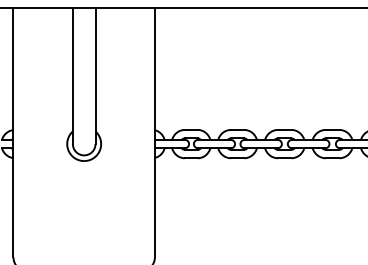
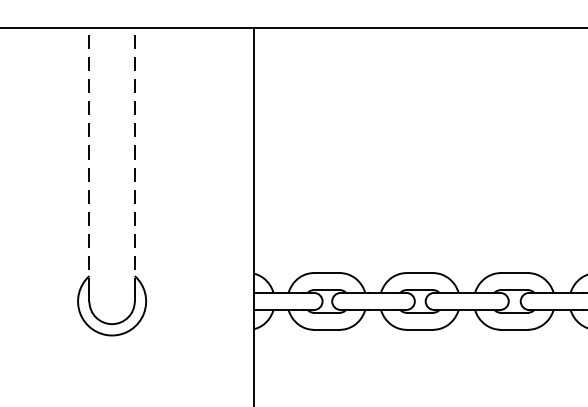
line: (72, 73) -> (88, 159), solid -> dashed
line: (95, 73) -> (134, 159), solid -> dashed

